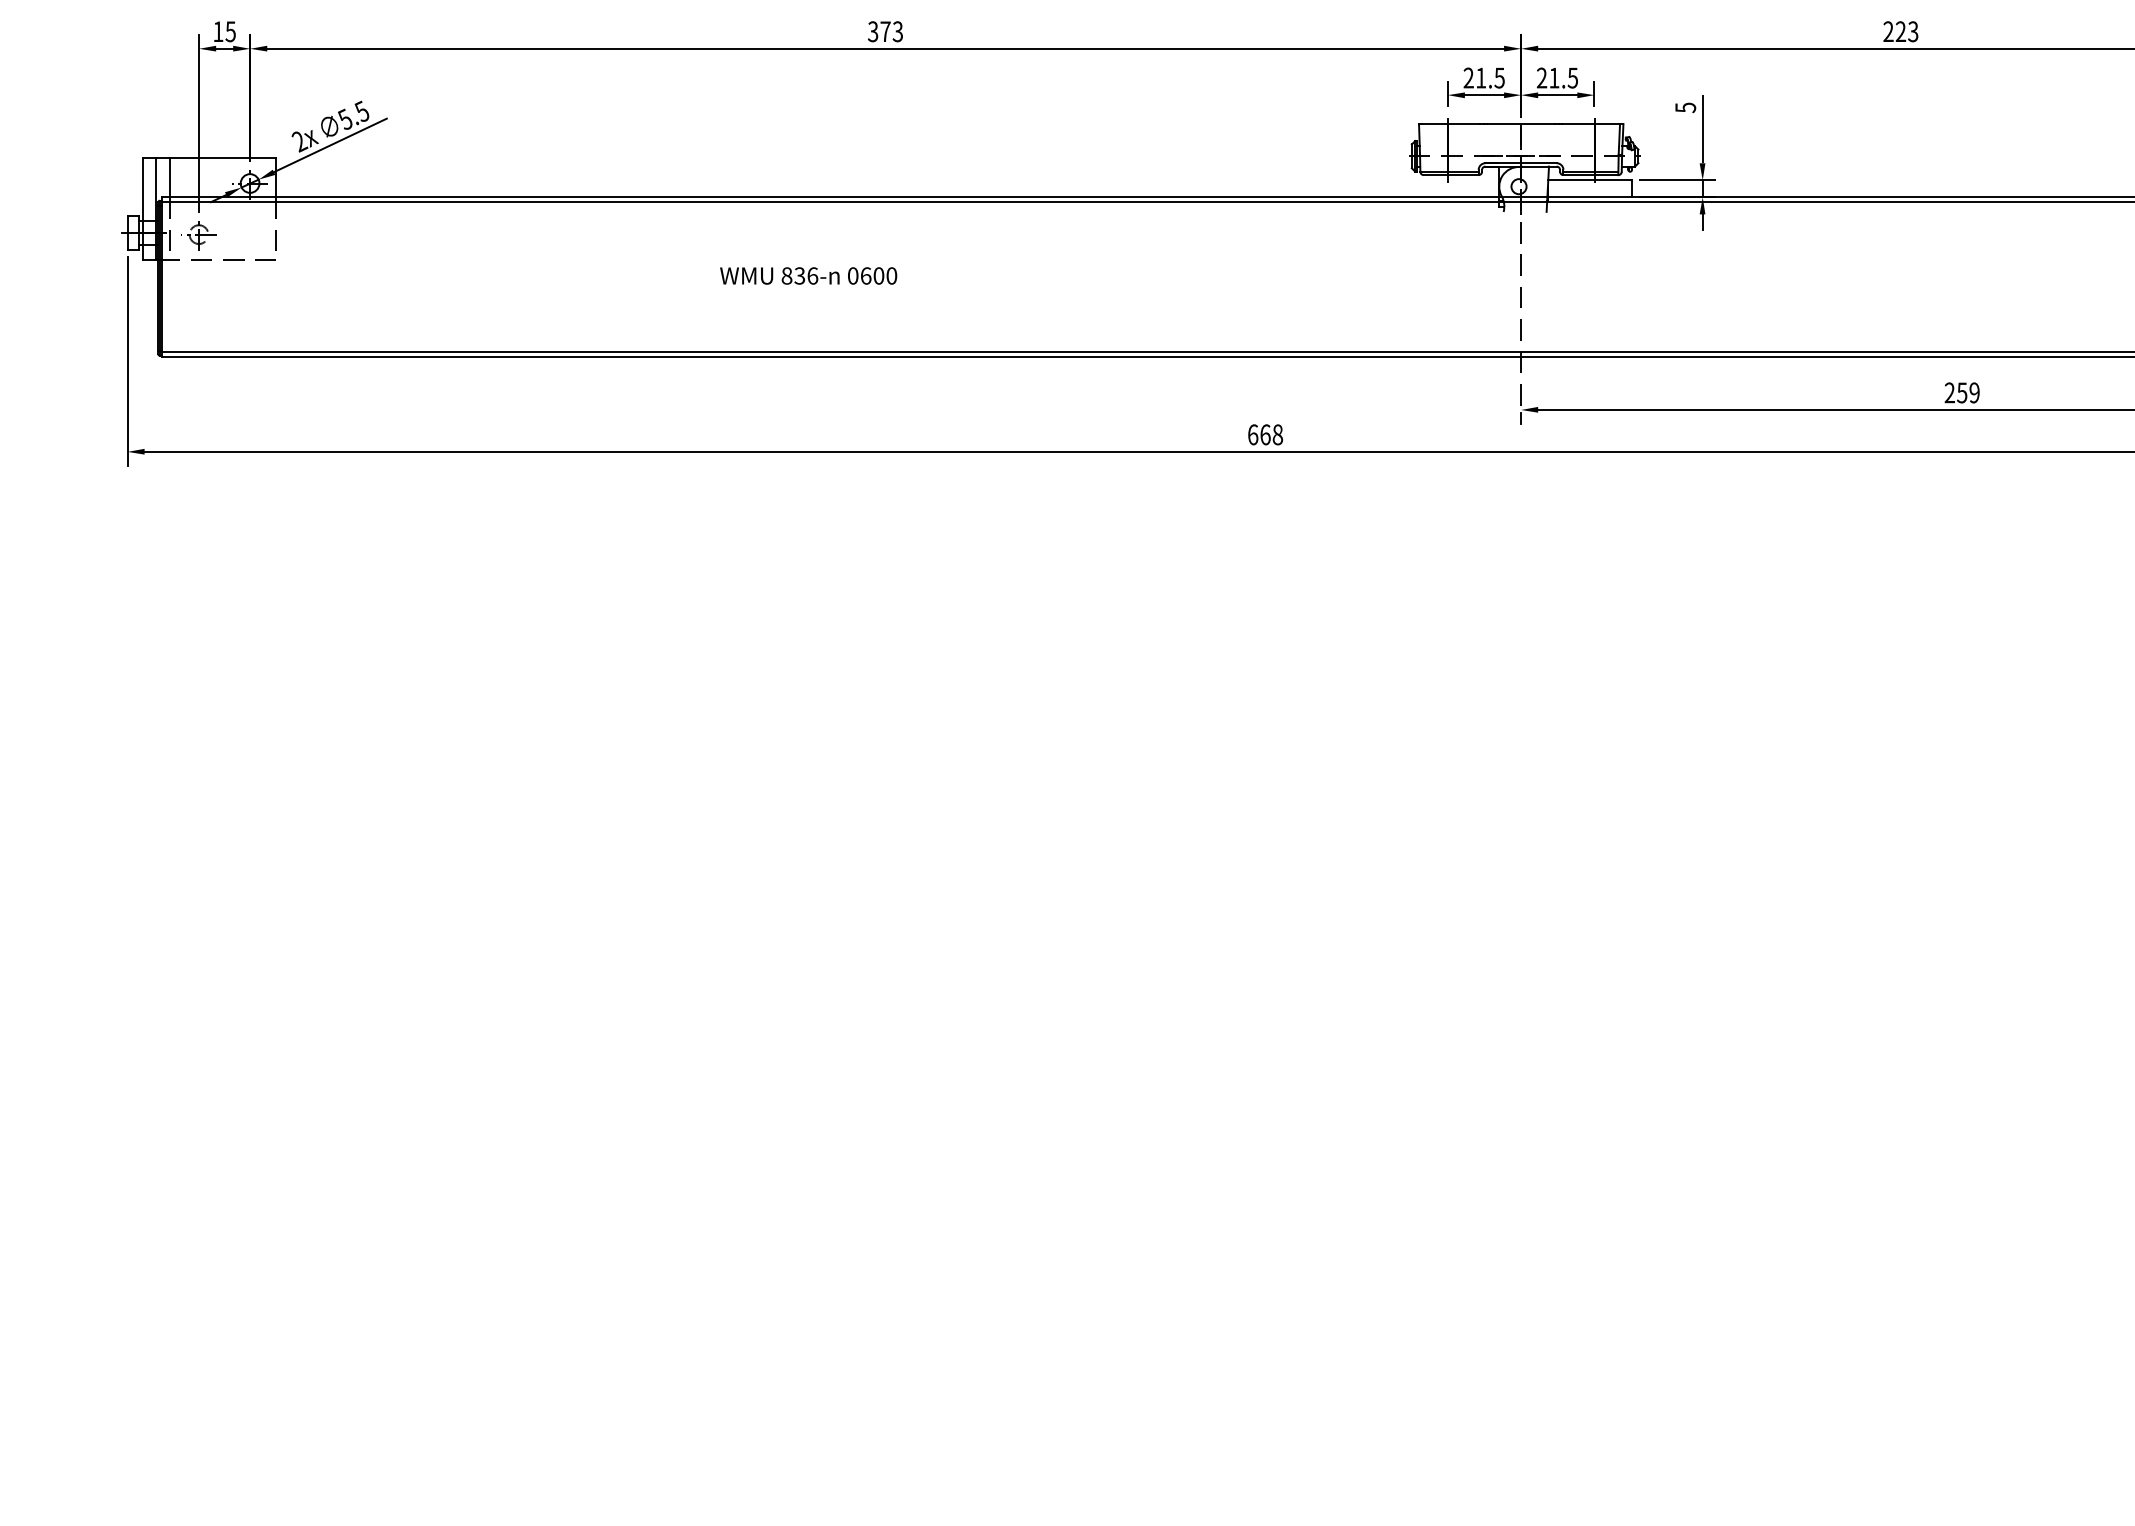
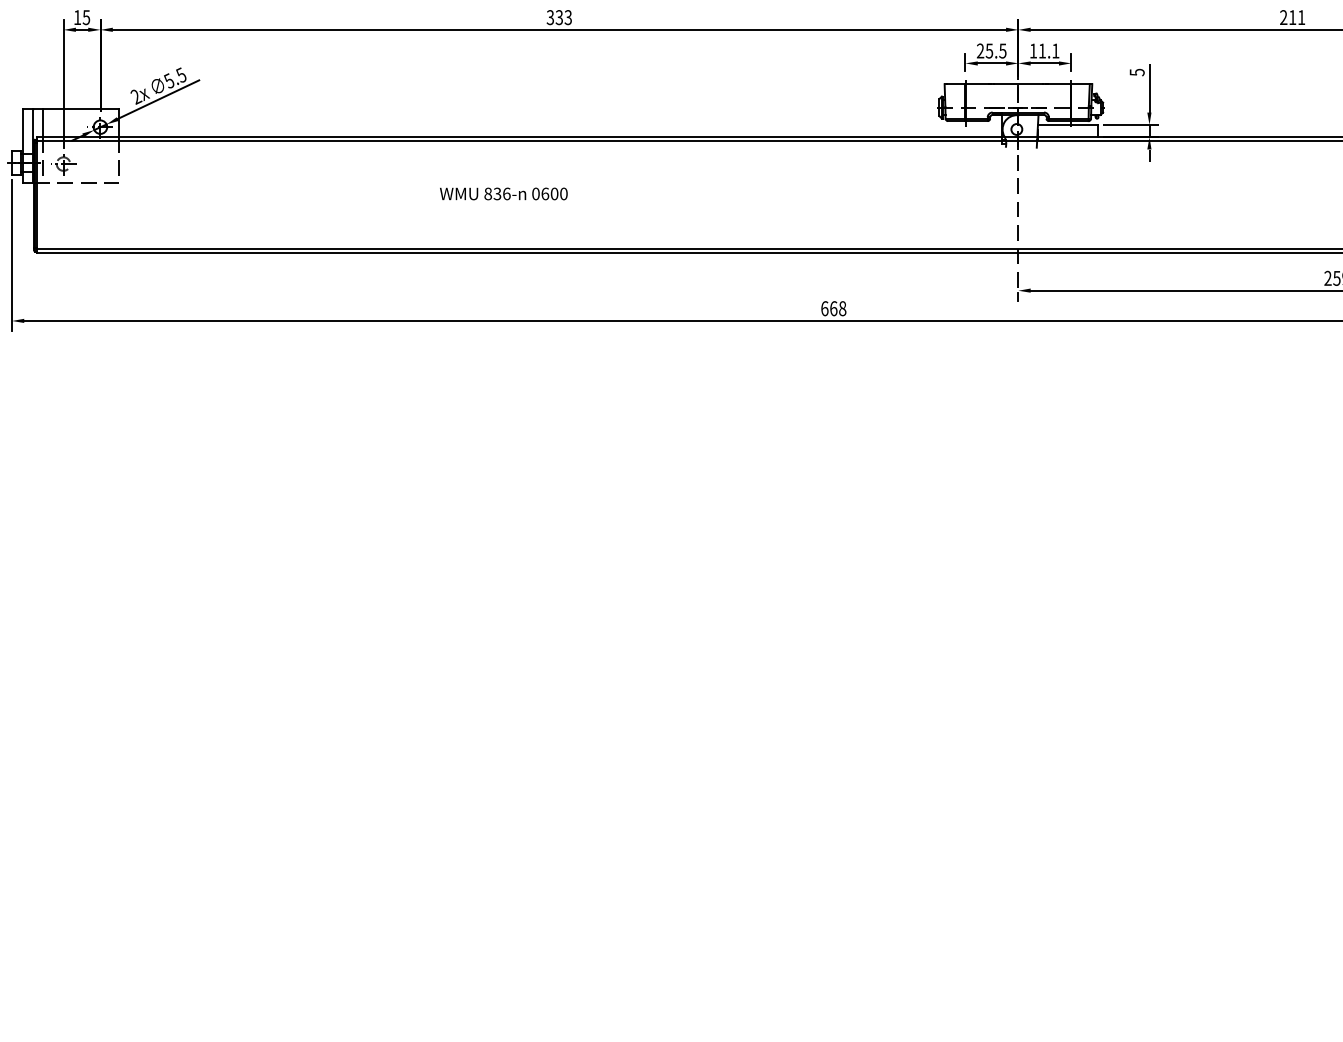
text: (885, 31) -> (559, 17), 373 -> 333
text: (1906, 31) -> (1296, 17), 223 -> 211
text: (1480, 77) -> (989, 50), 21.5 -> 25.5
text: (1556, 77) -> (1043, 50), 21.5 -> 11.1

